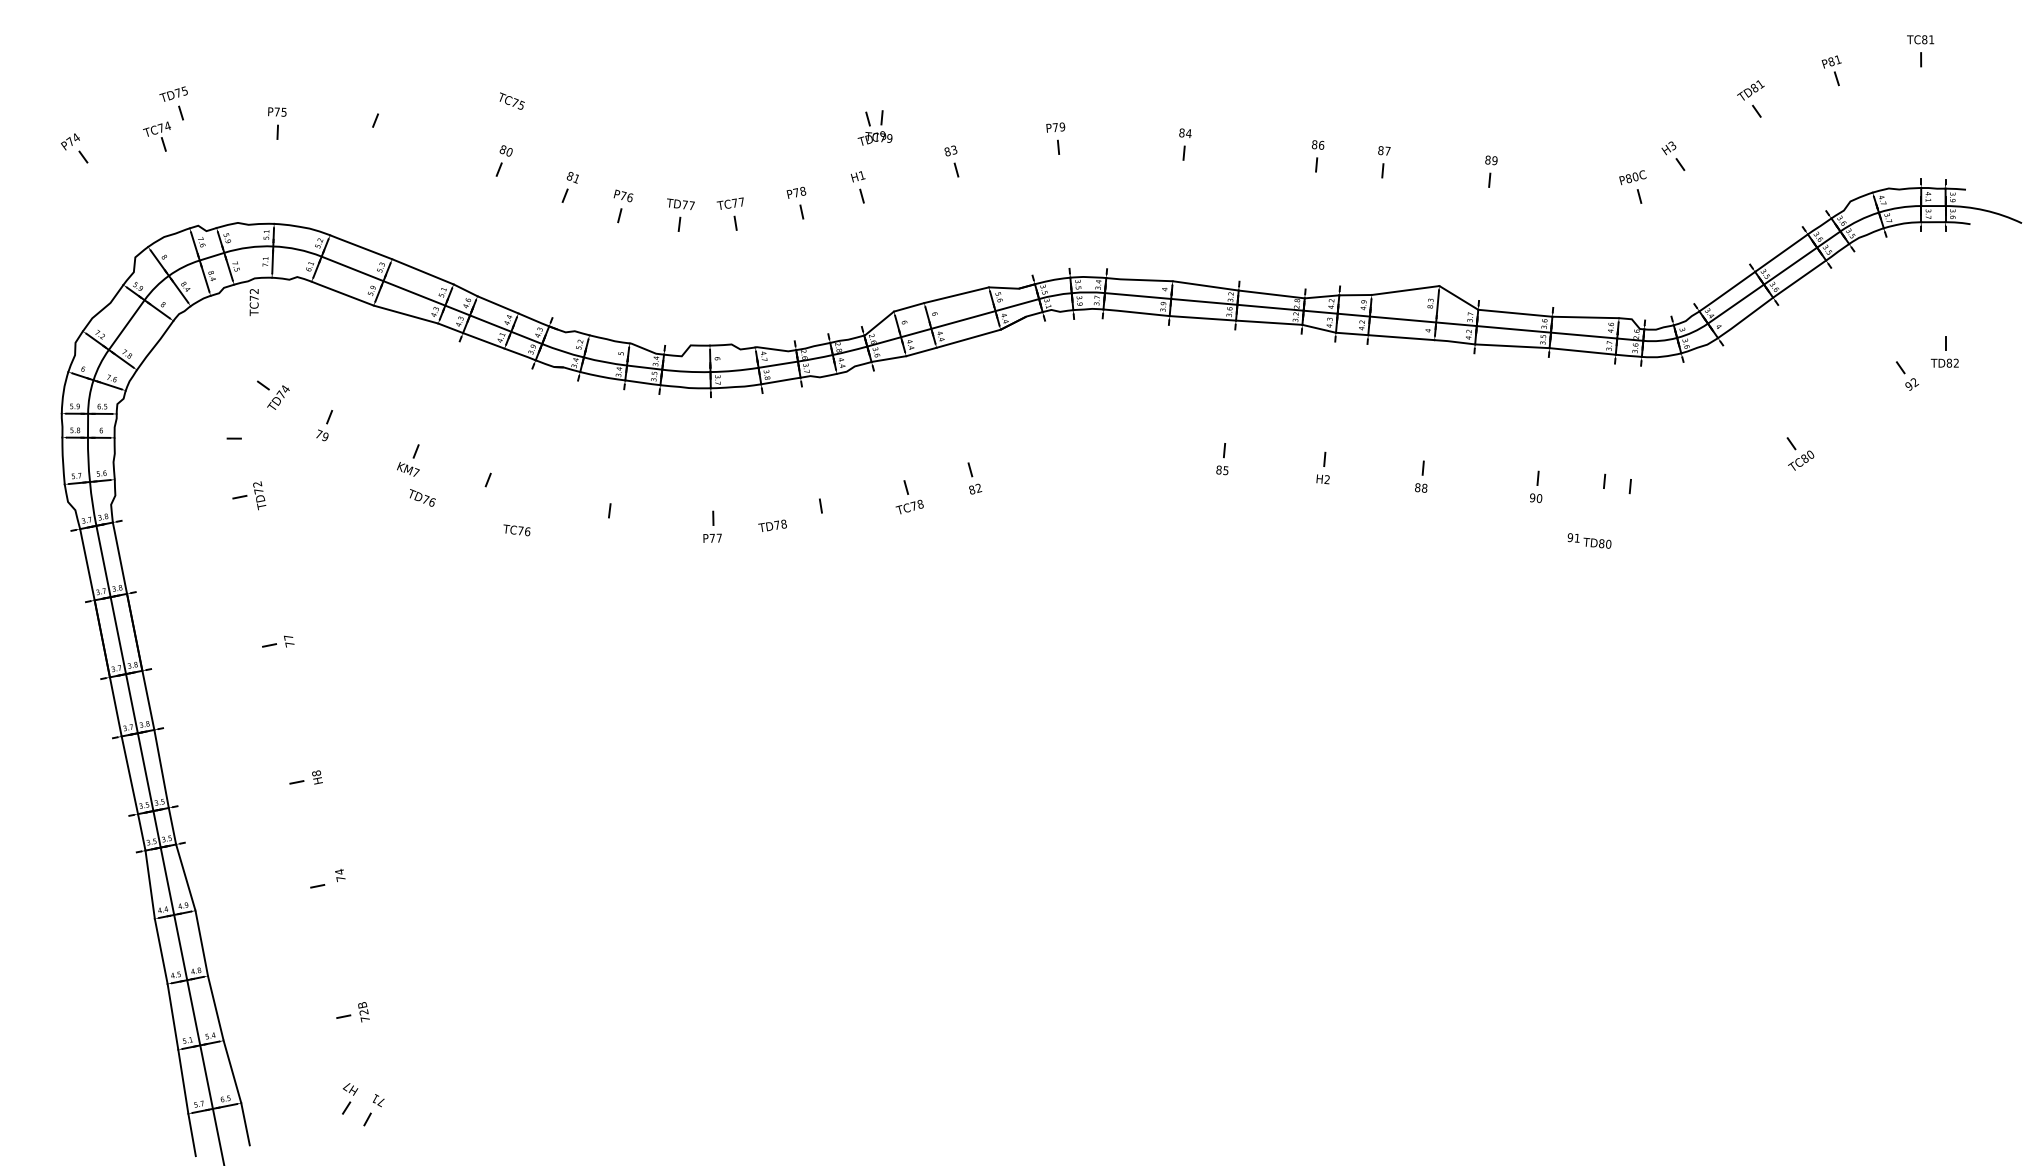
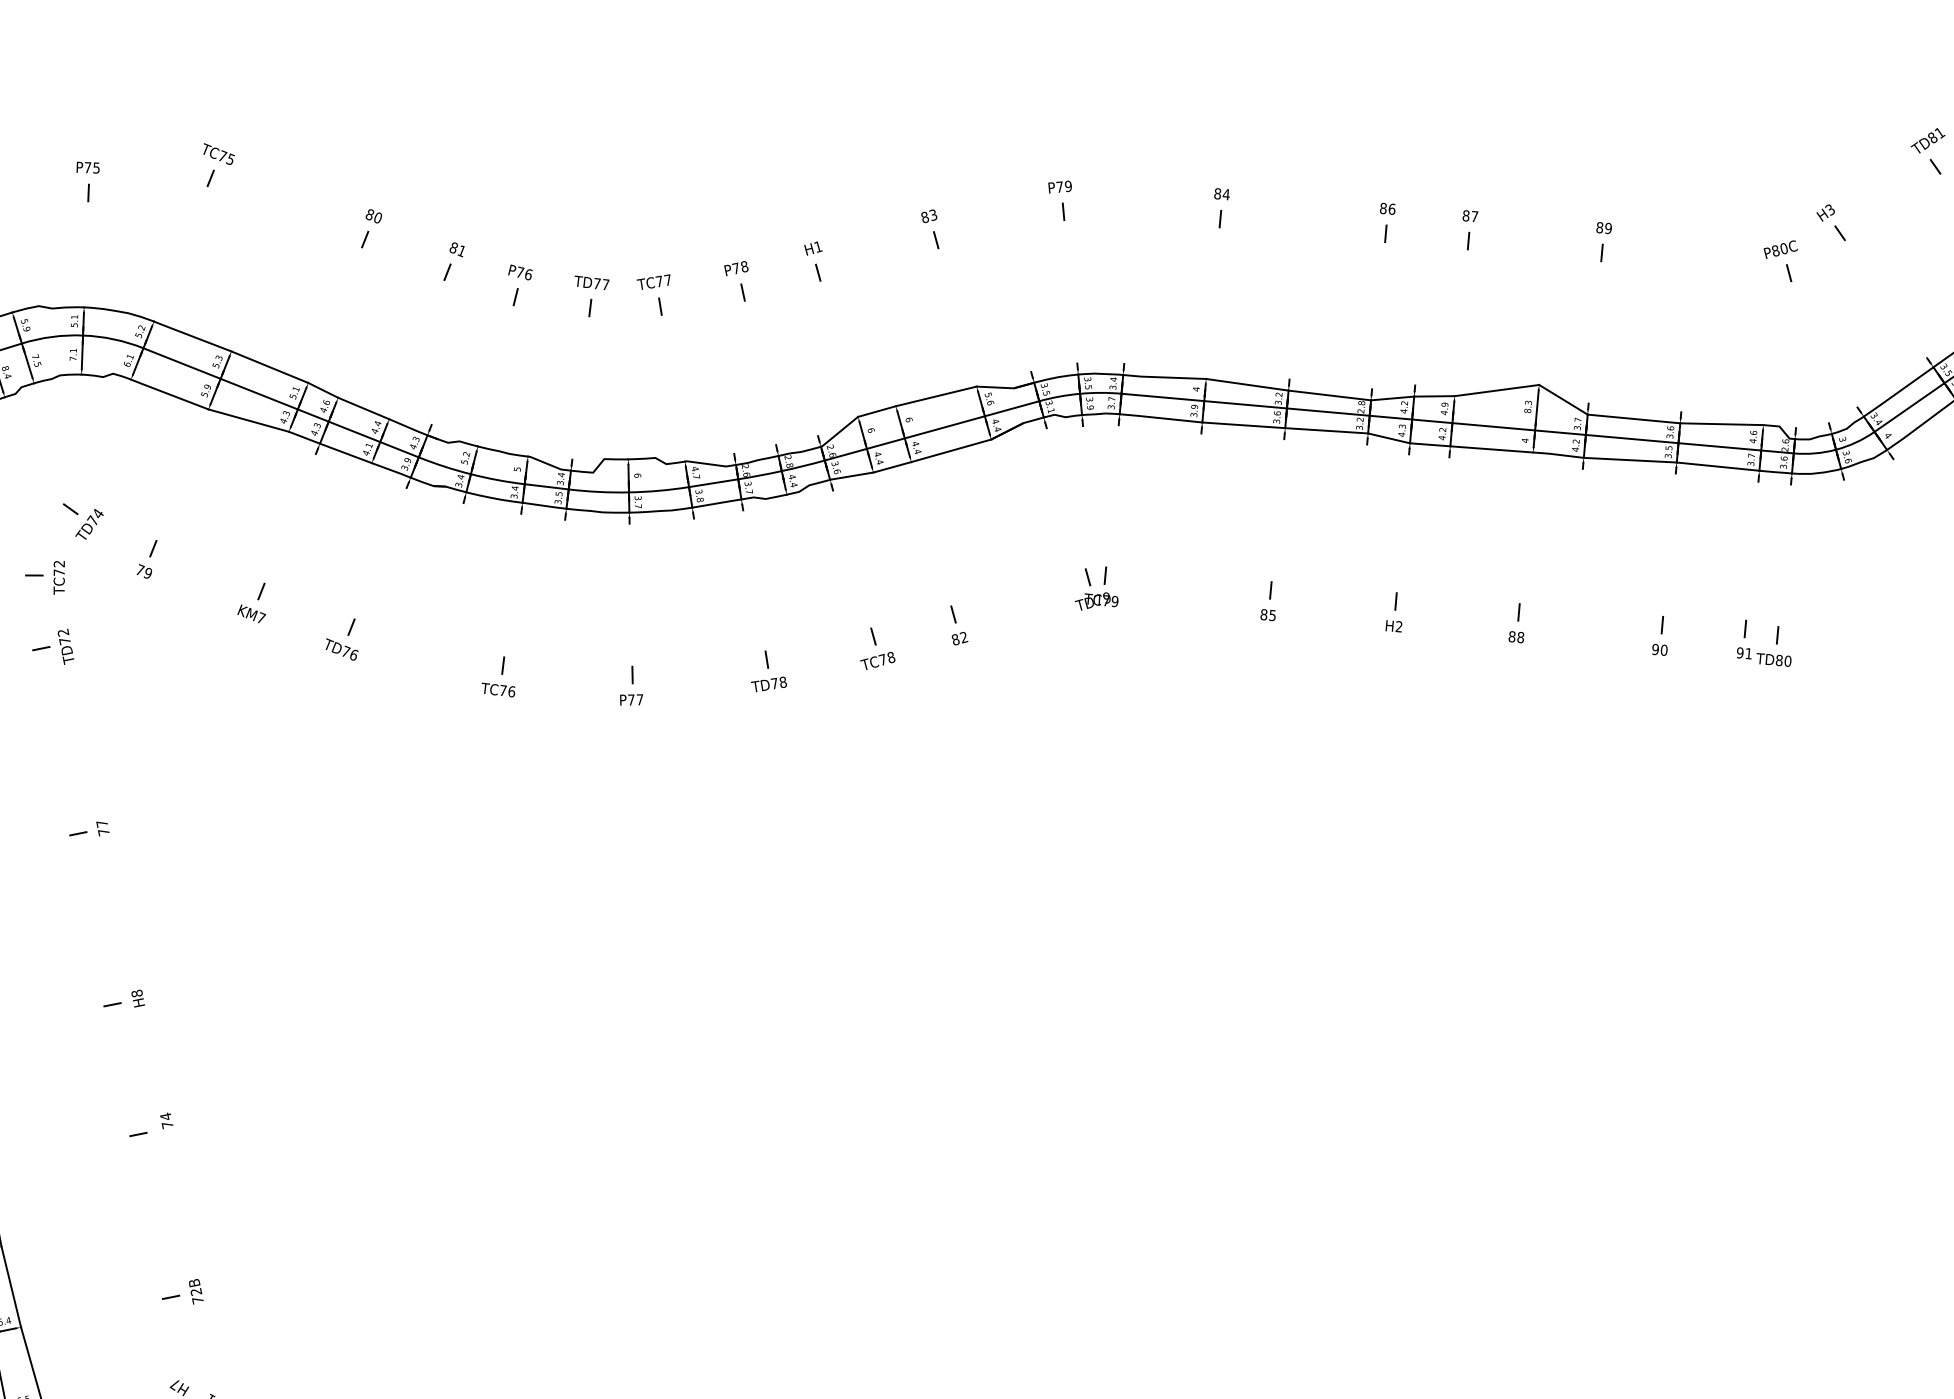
text: (511, 100) -> (218, 153), moved
part: (874, 127) -> (1096, 587), moved
text: (253, 302) -> (58, 577), moved
text: (422, 497) -> (341, 649), moved
text: (772, 525) -> (768, 683), moved
text: (516, 530) -> (497, 690), moved
text: (1589, 540) -> (1764, 656), moved

